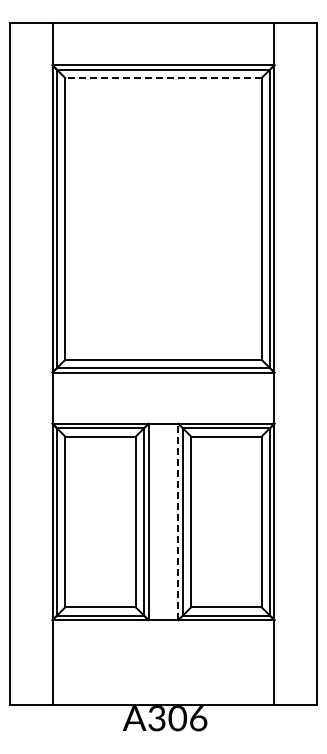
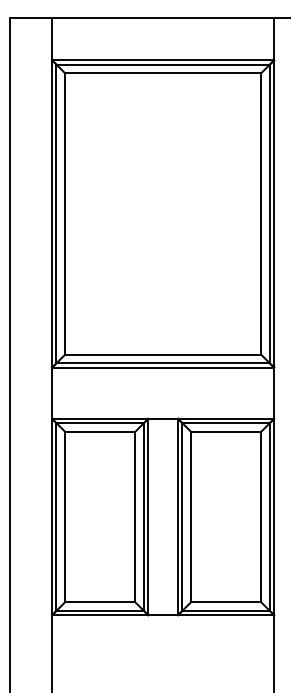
line: (163, 78) -> (163, 73), dashed -> solid
line: (178, 521) -> (178, 516), dashed -> solid

